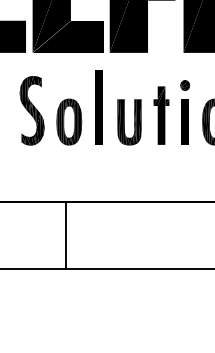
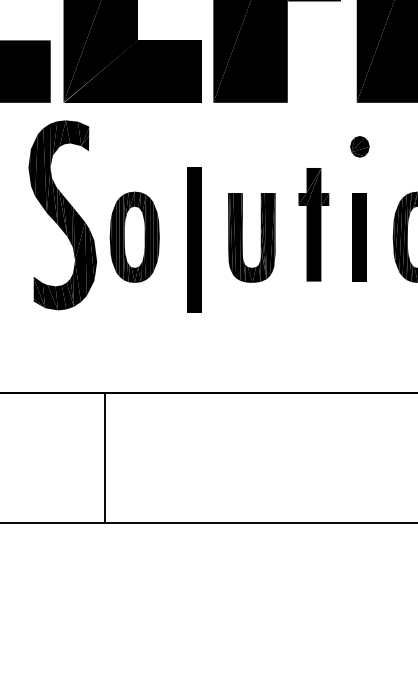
part: (185, 85) -> (360, 146), moved
part: (98, 107) -> (193, 240), moved
part: (31, 110) -> (61, 214), size x1.4
line: (65, 235) -> (104, 457), moved

